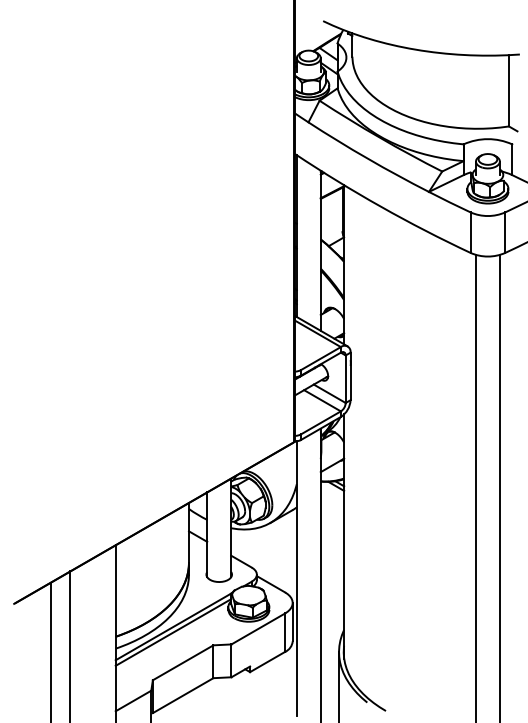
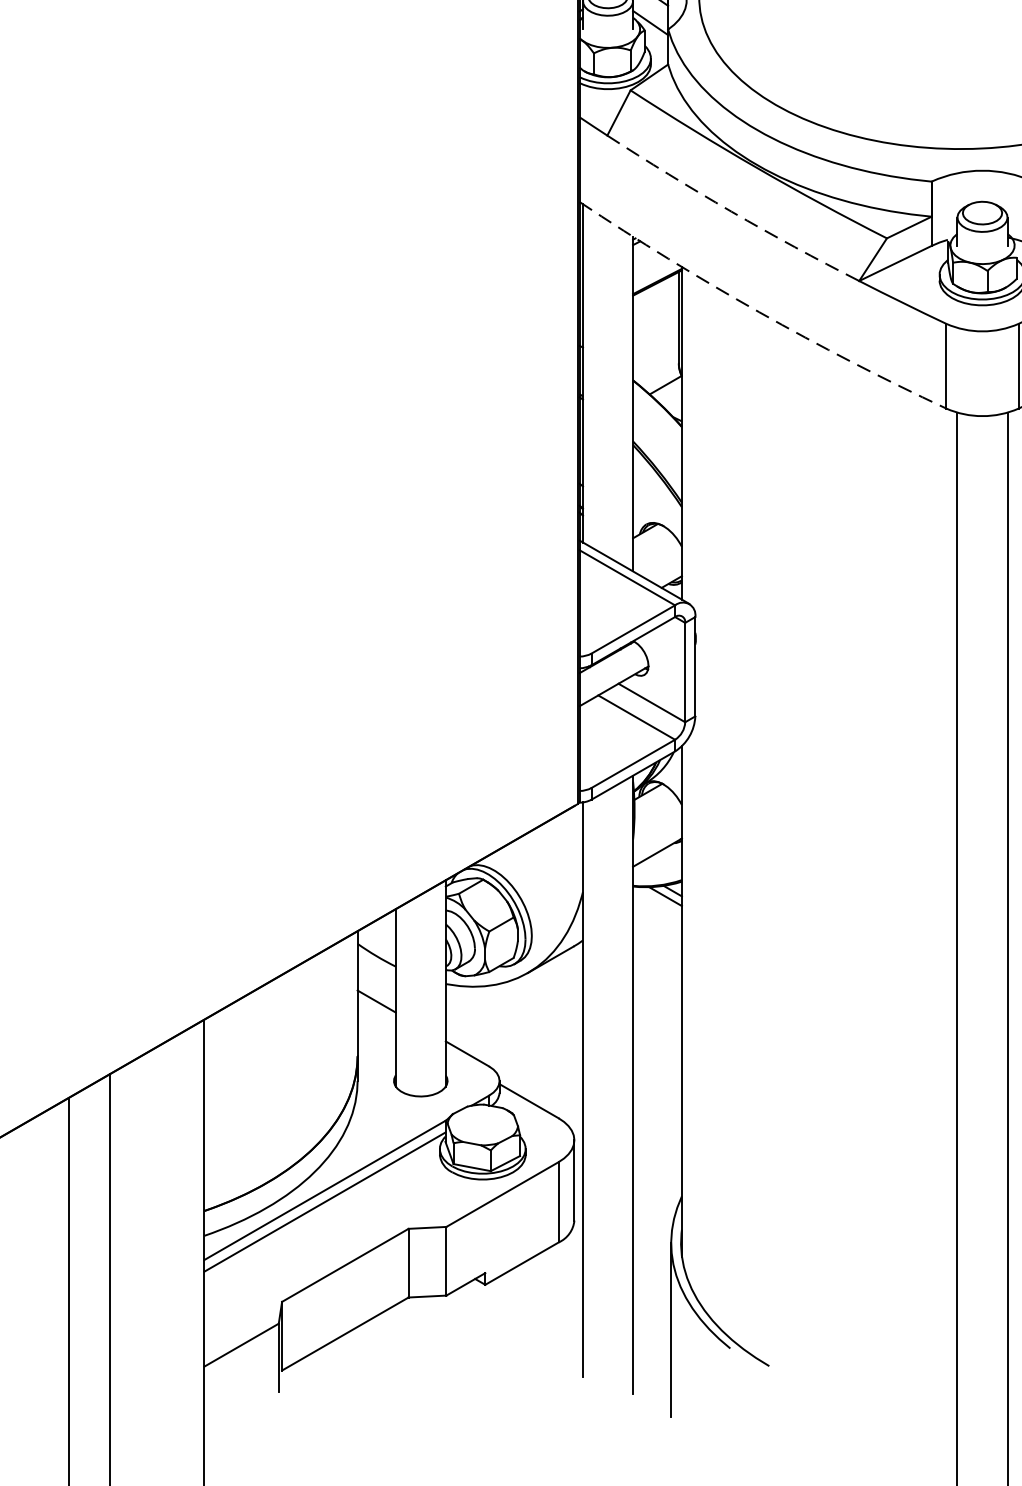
arc: (367, 158) -> (730, 211), solid -> dashed
arc: (381, 206) -> (760, 311), solid -> dashed

